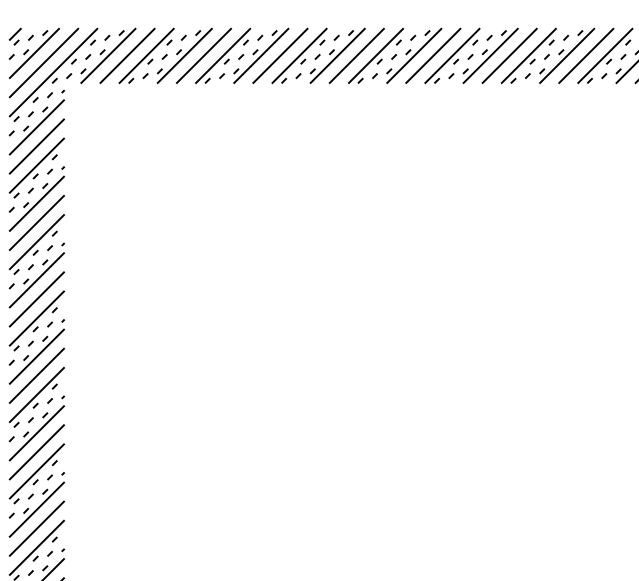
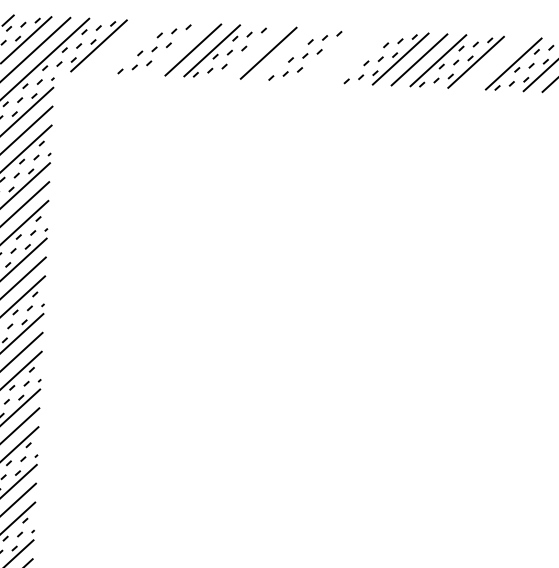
line: (127, 55) -> (117, 46), removed
line: (146, 55) -> (136, 47), removed
line: (184, 55) -> (174, 48), removed
line: (261, 55) -> (250, 52), removed
line: (299, 55) -> (287, 53), removed
line: (337, 55) -> (325, 55), removed
line: (356, 55) -> (343, 56), removed
line: (375, 55) -> (362, 56), removed
line: (509, 55) -> (494, 62), removed

